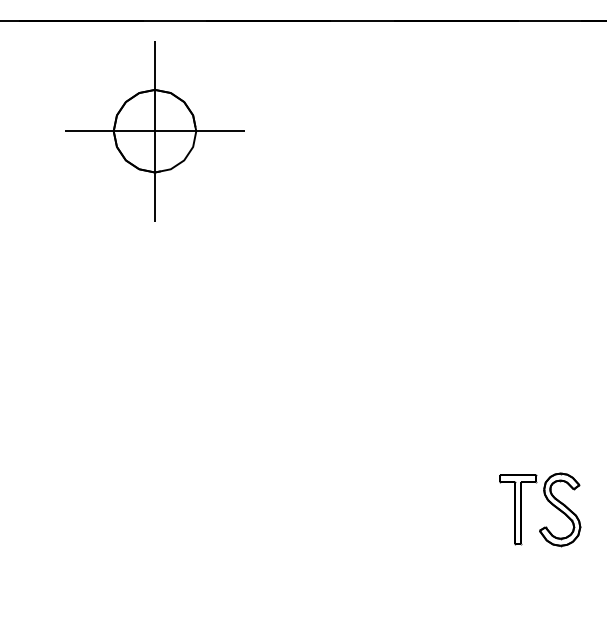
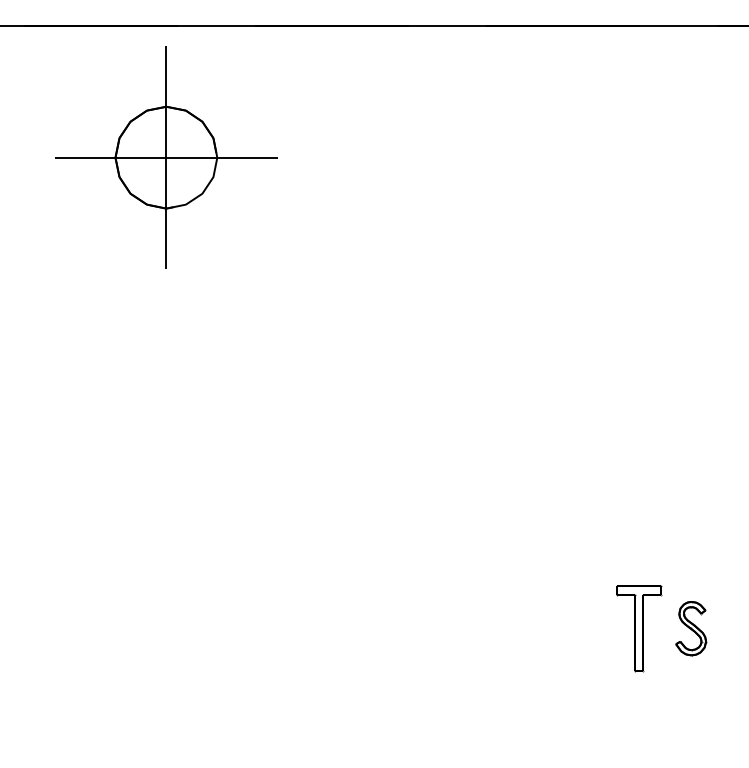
part: (155, 131) -> (166, 157), moved
part: (560, 509) -> (691, 628), size x0.6

